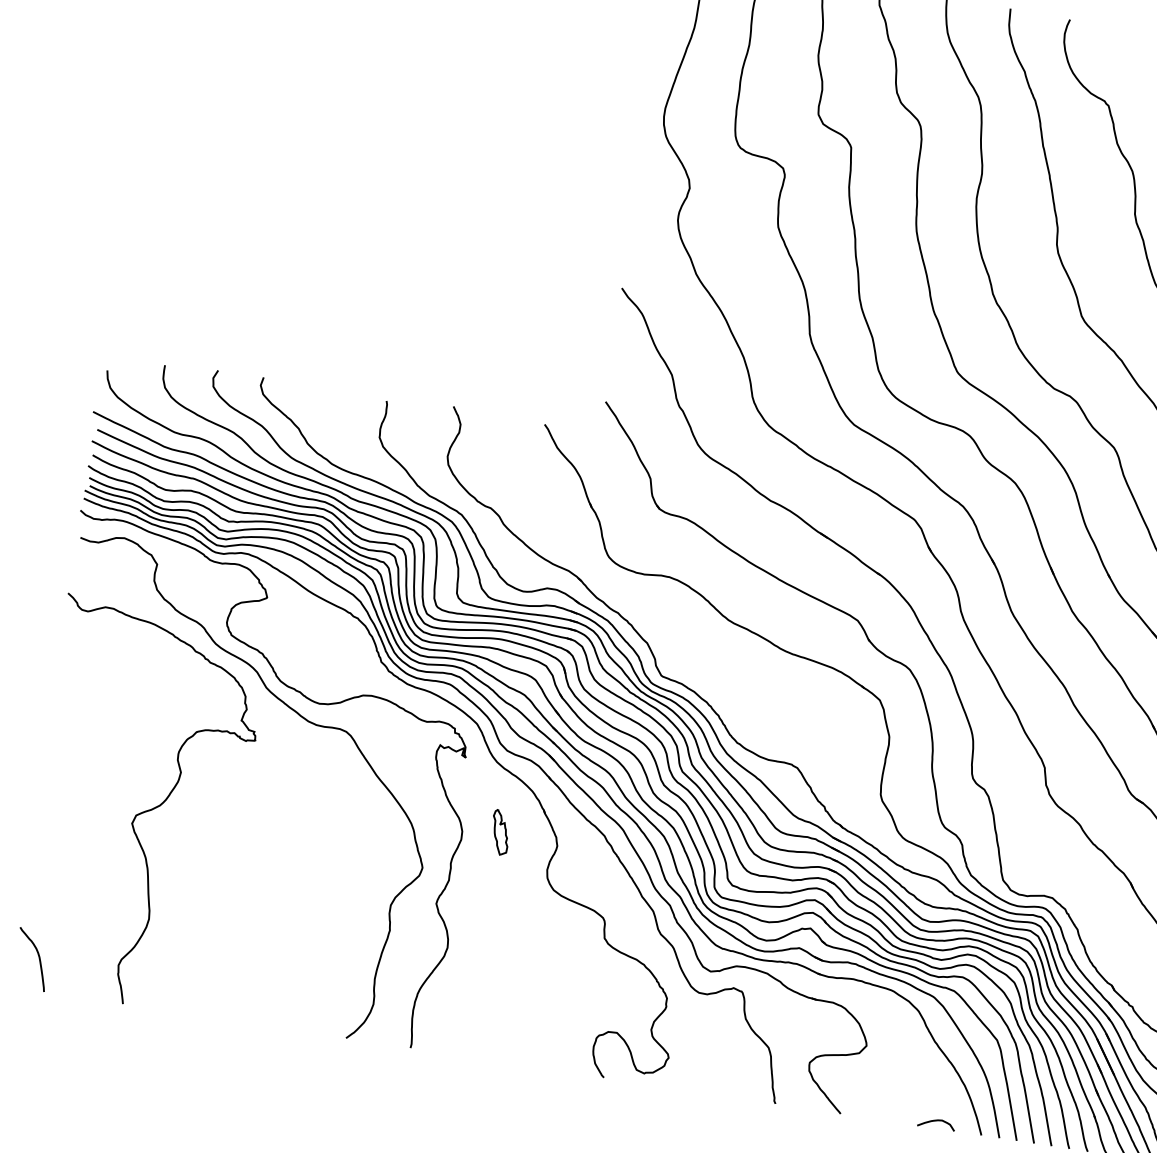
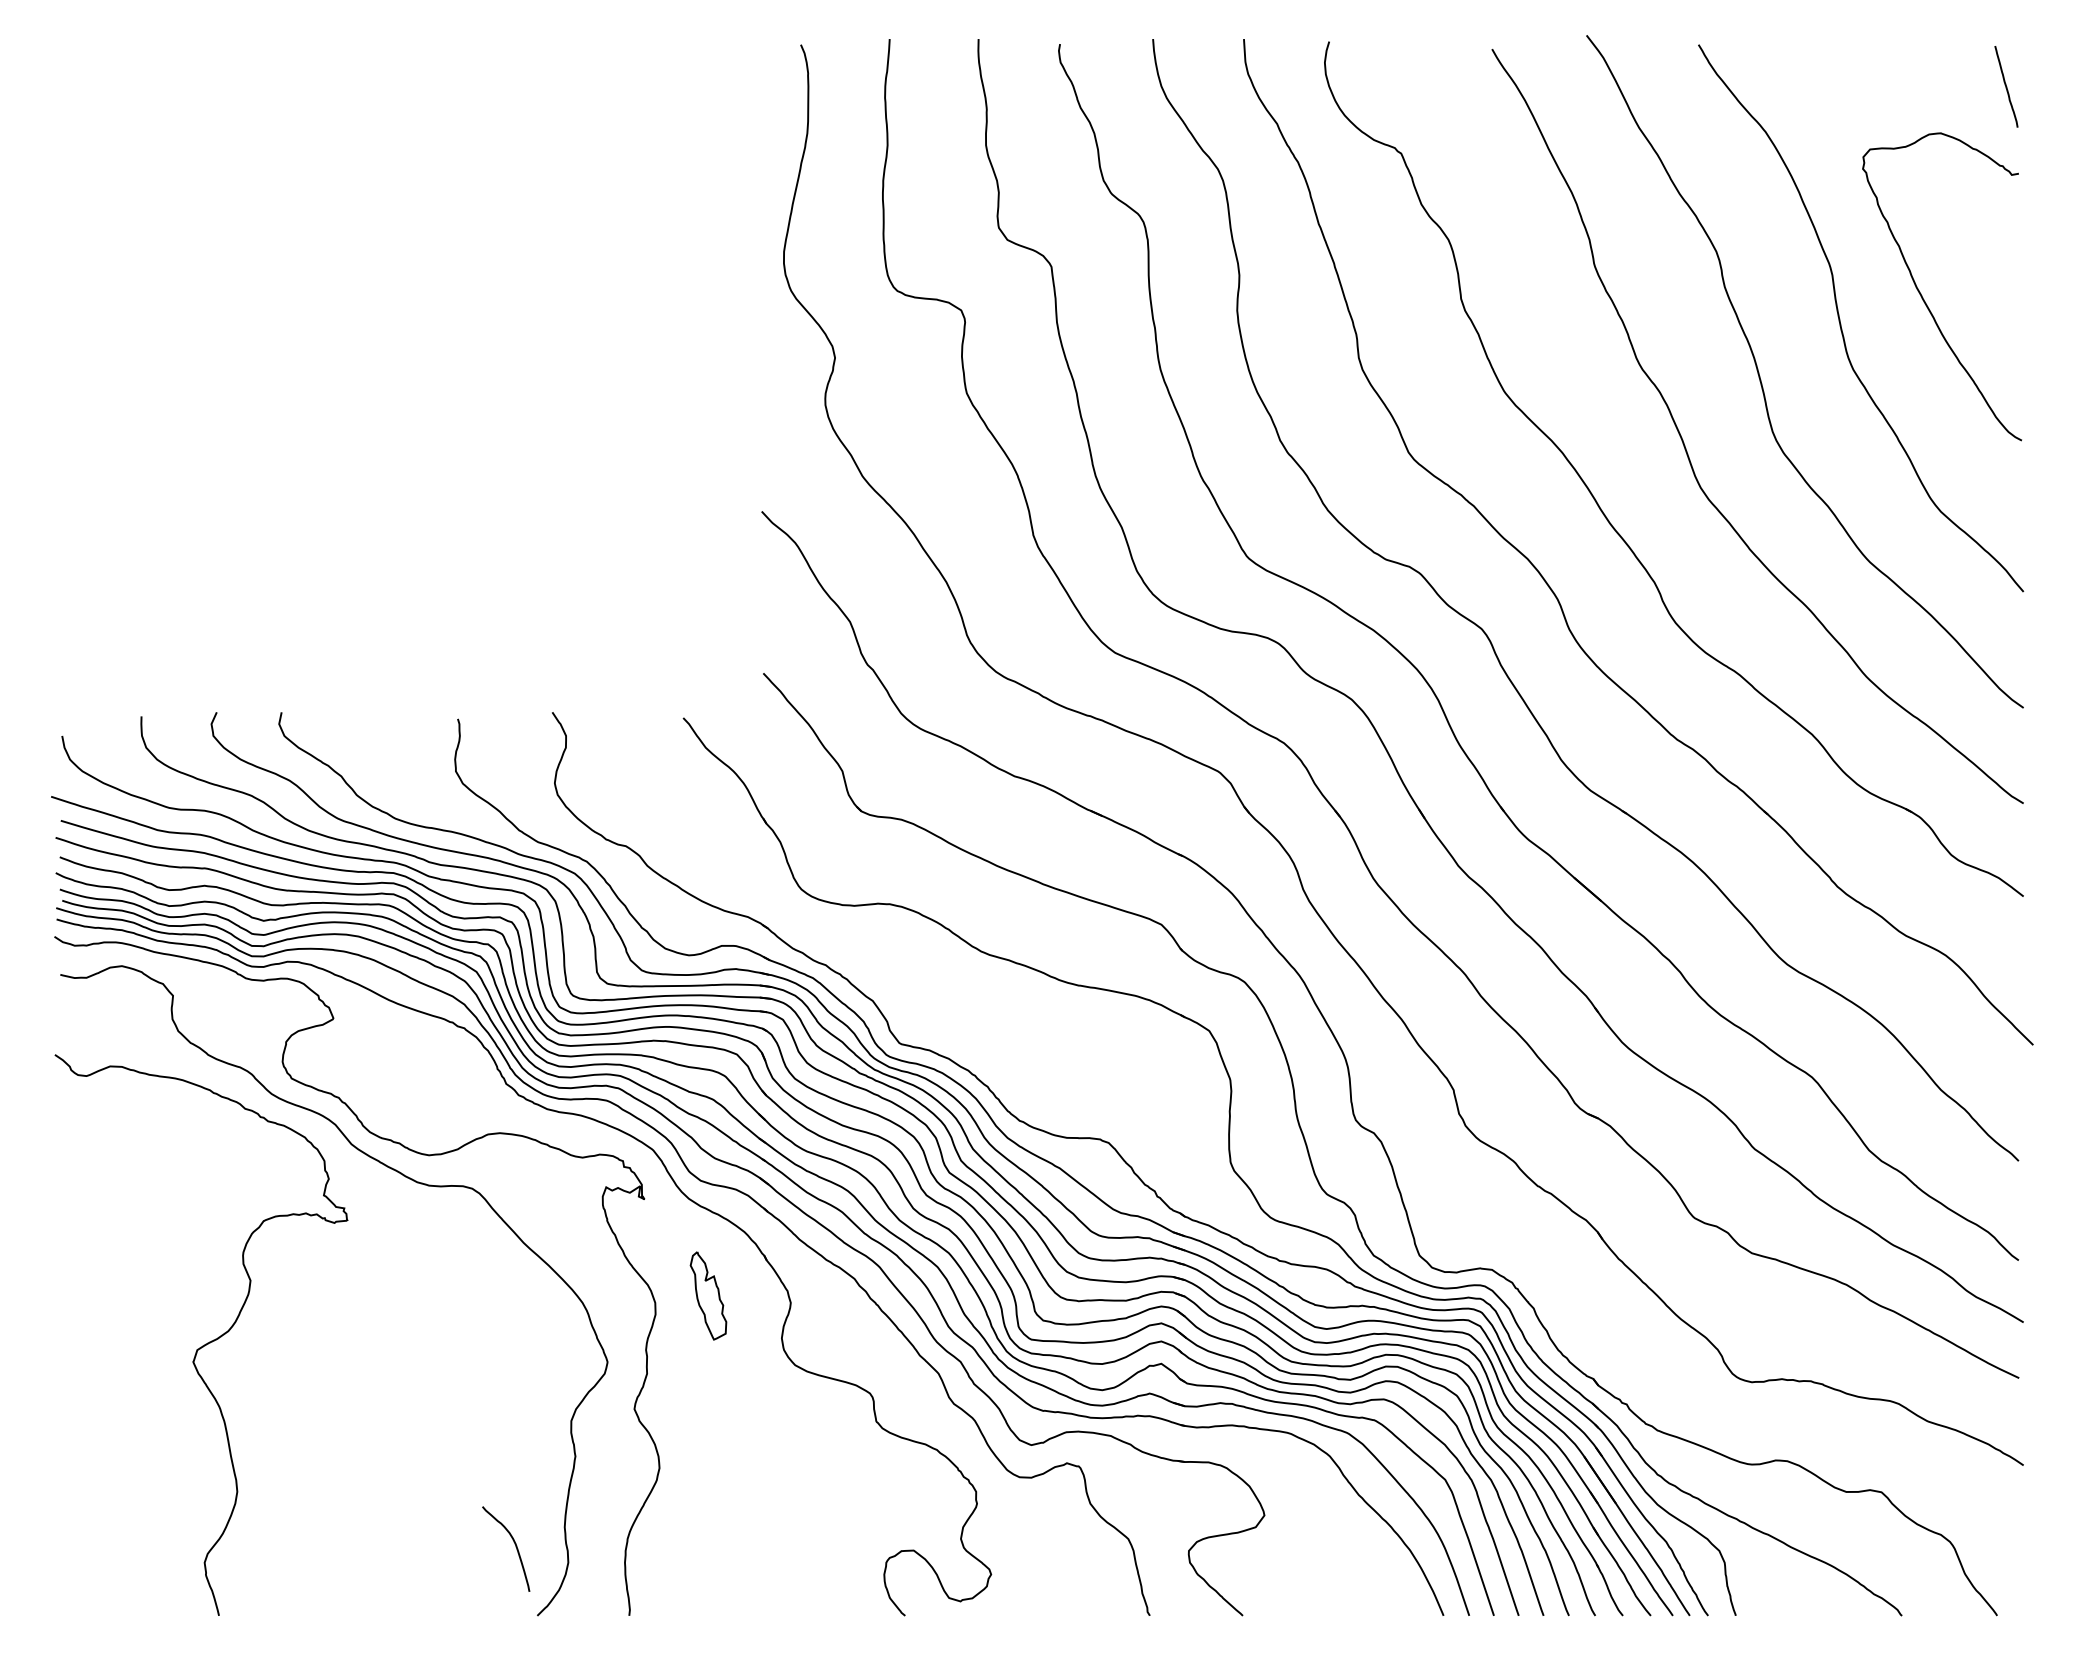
part: (500, 832) -> (708, 1296), size x1.4
curve: (38, 957) -> (514, 1544), moved
curve: (936, 1121) -> (1378, 1605), removed

